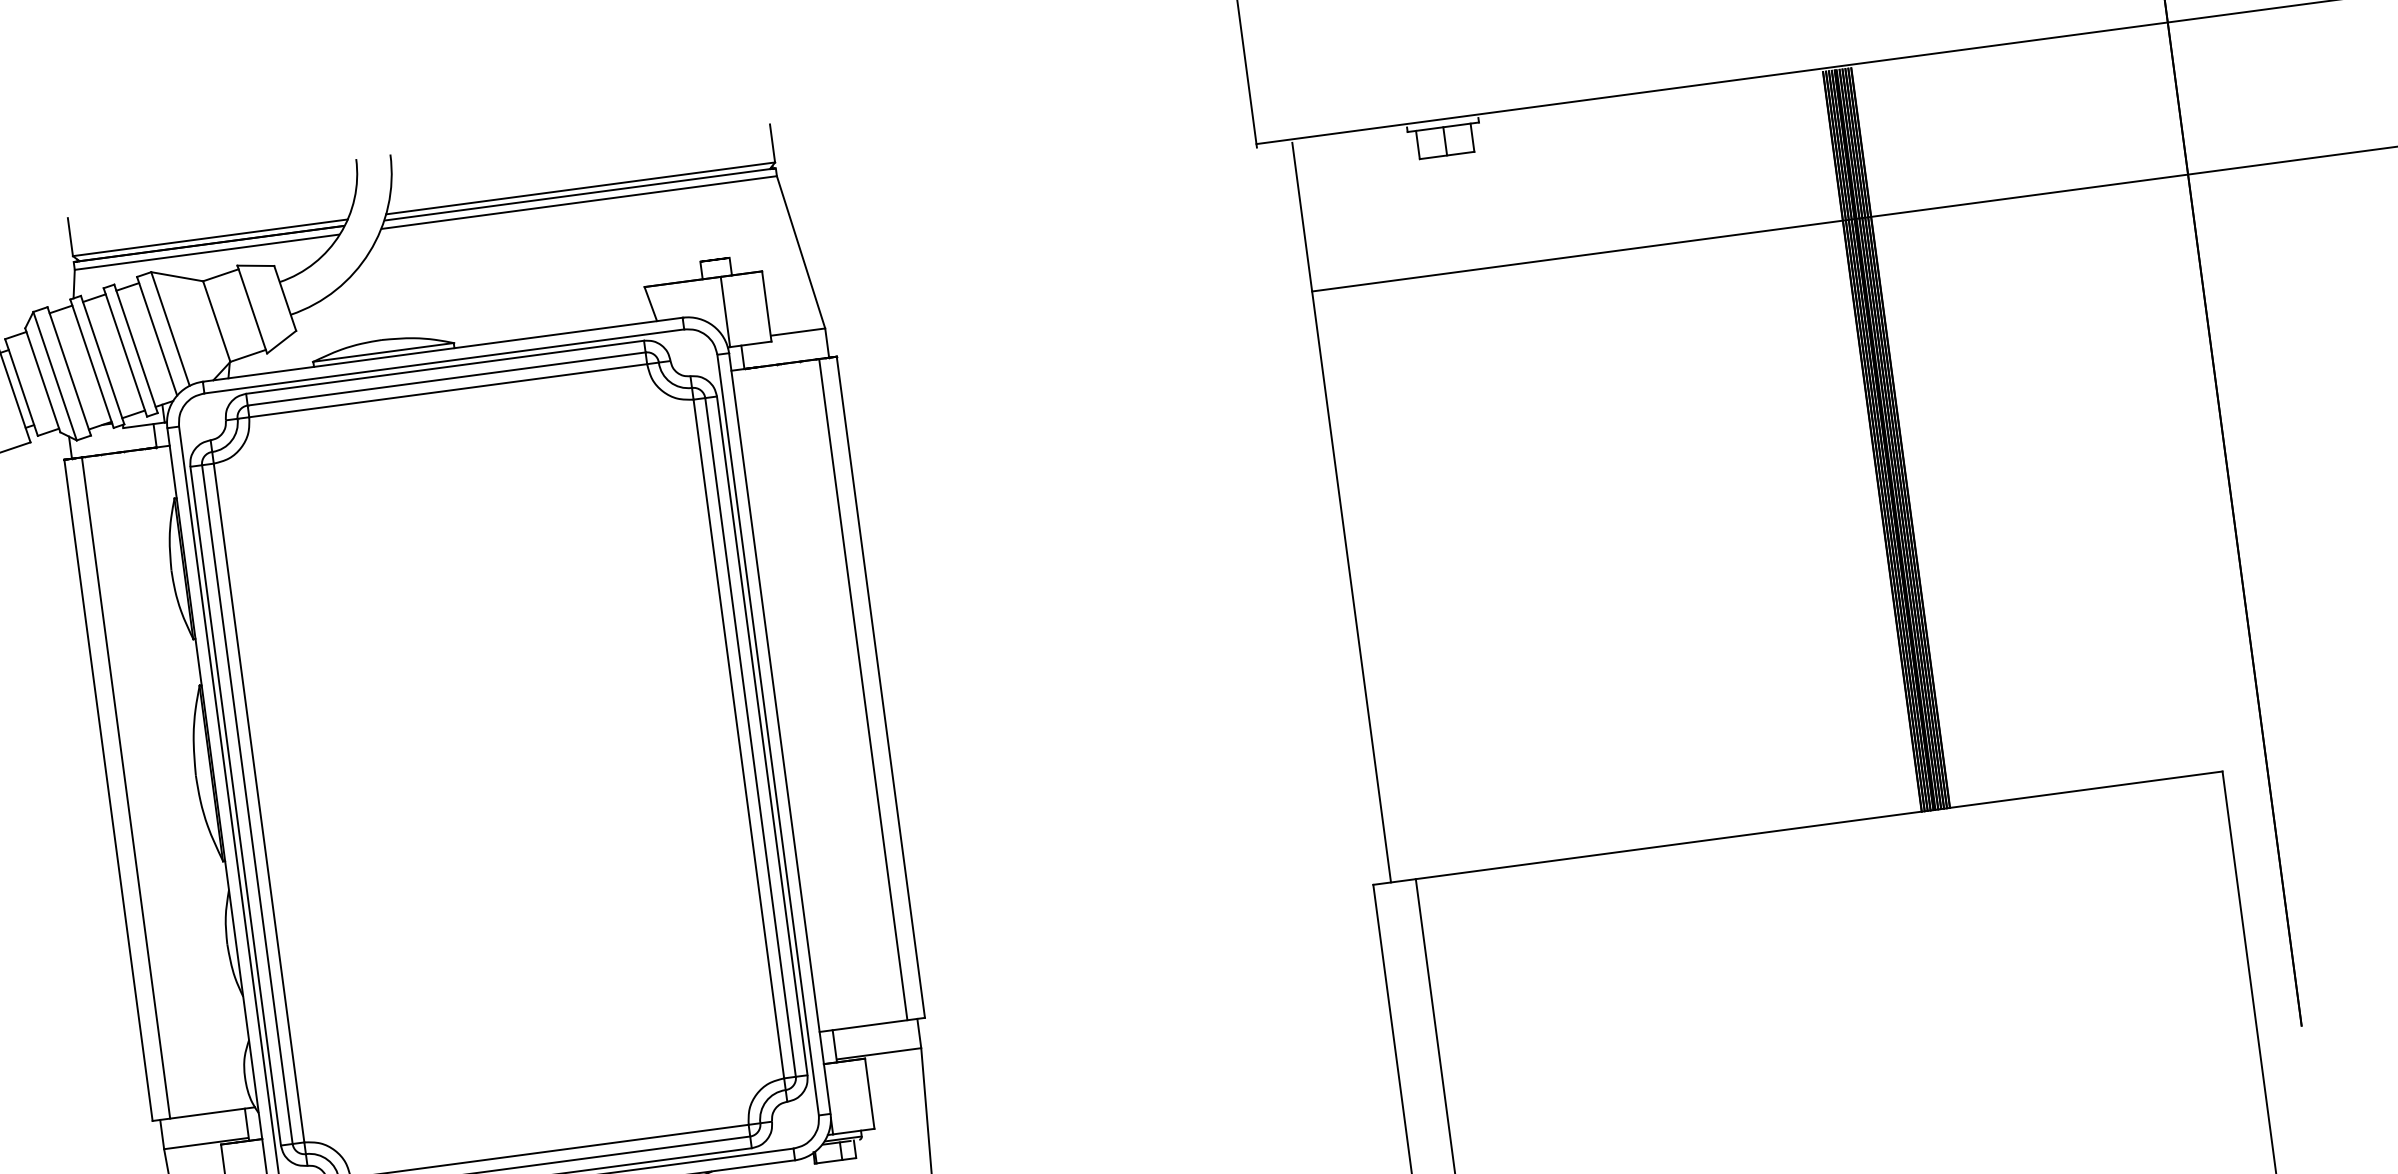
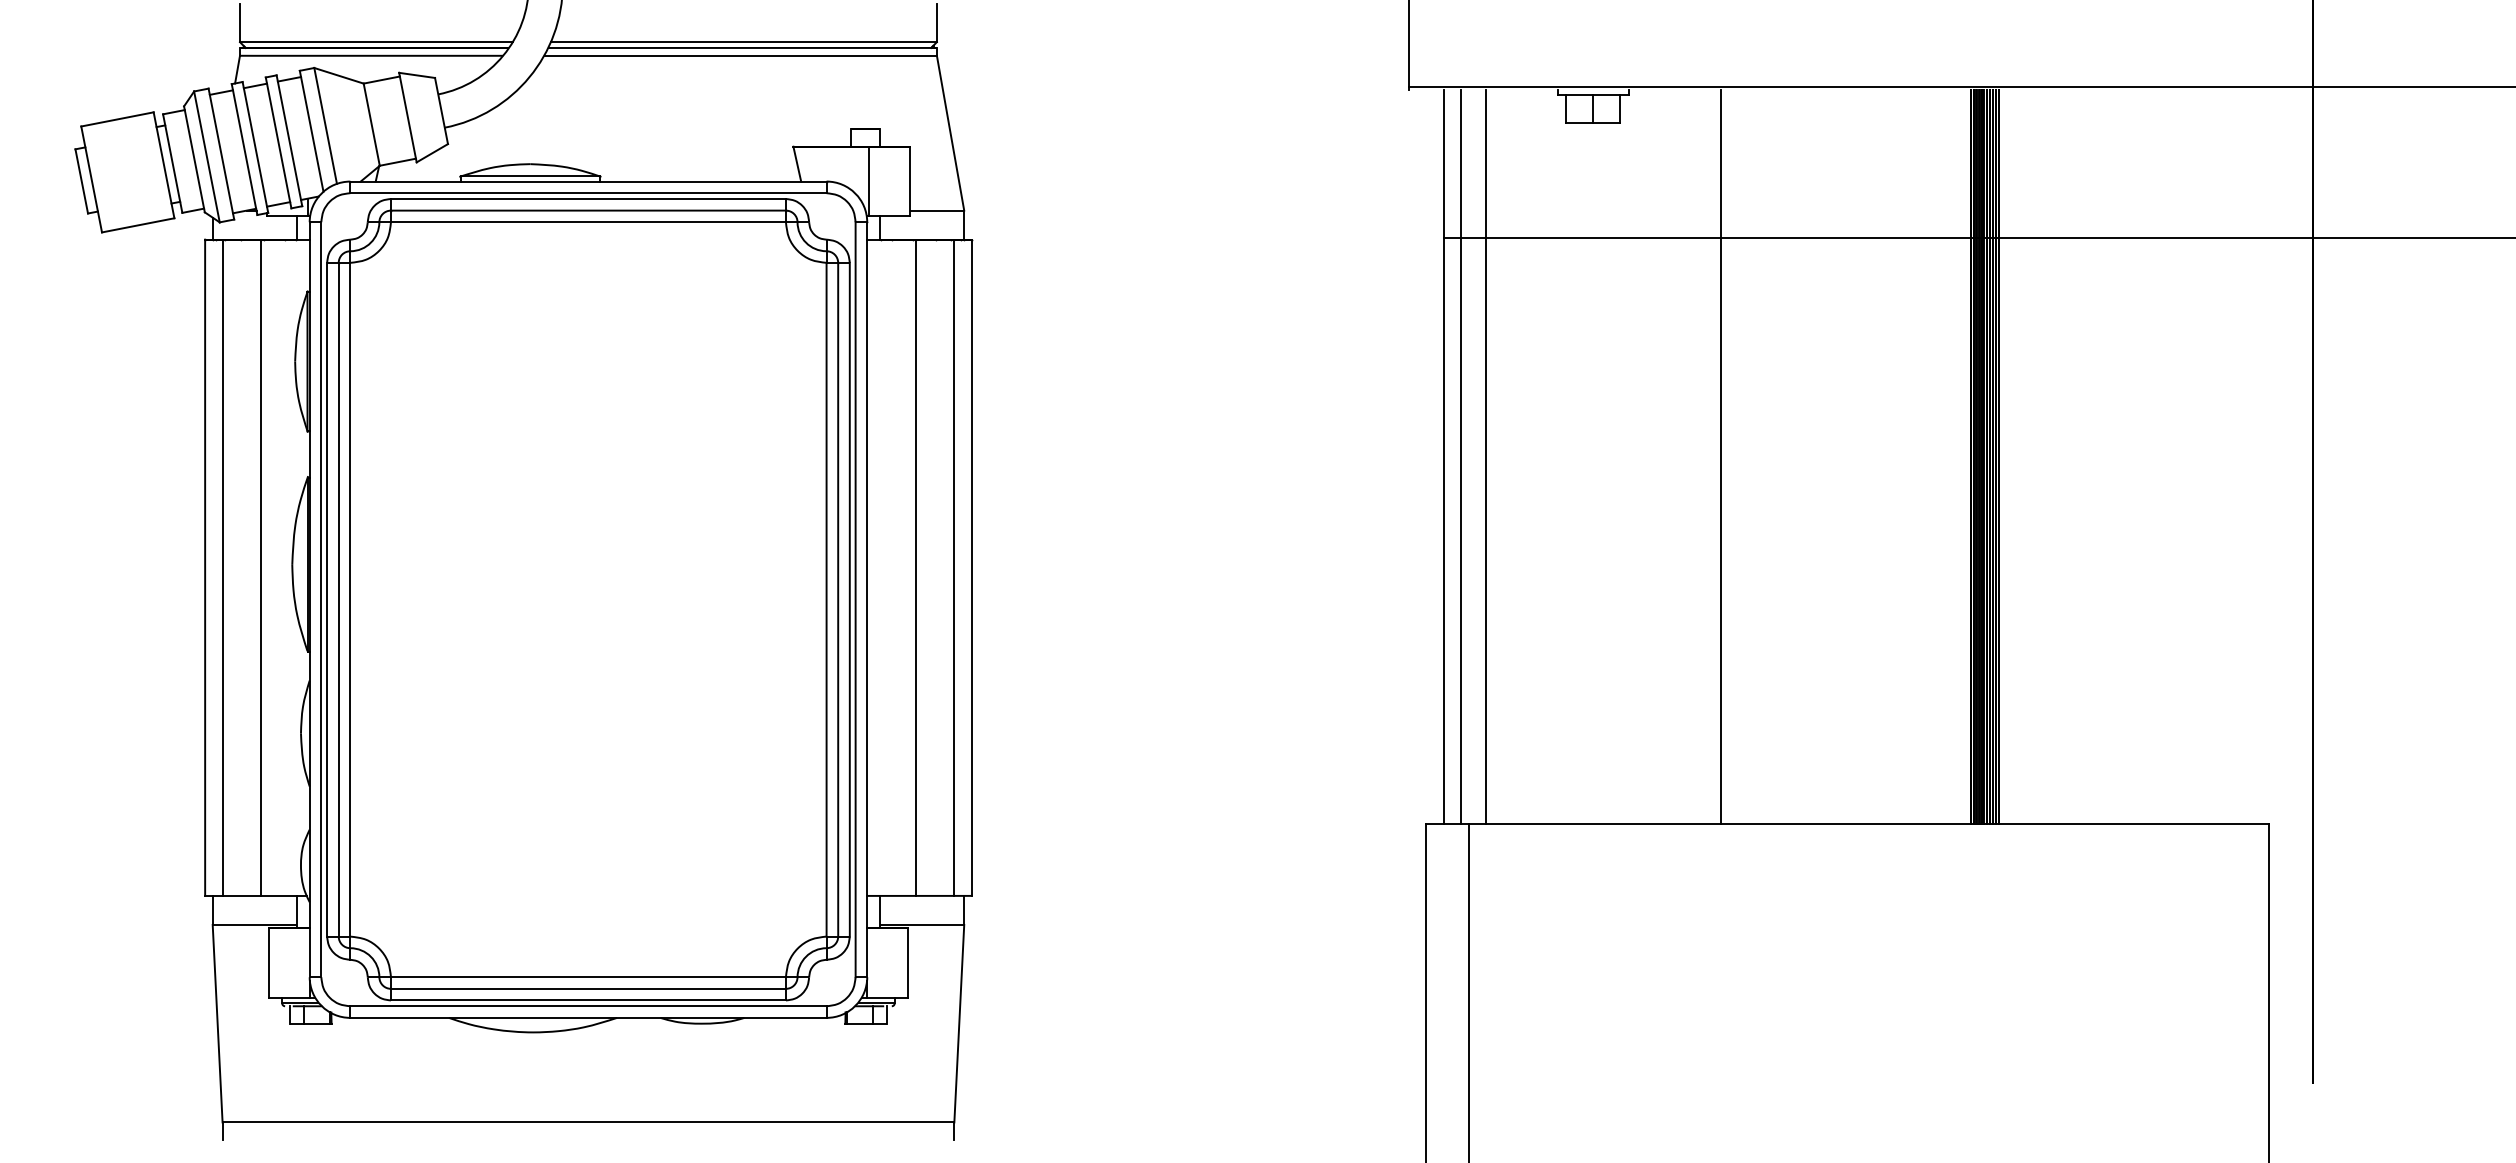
line: (1621, 475) -> (1721, 457), added
line: (1384, 507) -> (1486, 457), added
line: (1359, 510) -> (1461, 457), added
line: (825, 694) -> (916, 567), added
line: (164, 782) -> (260, 567), added

